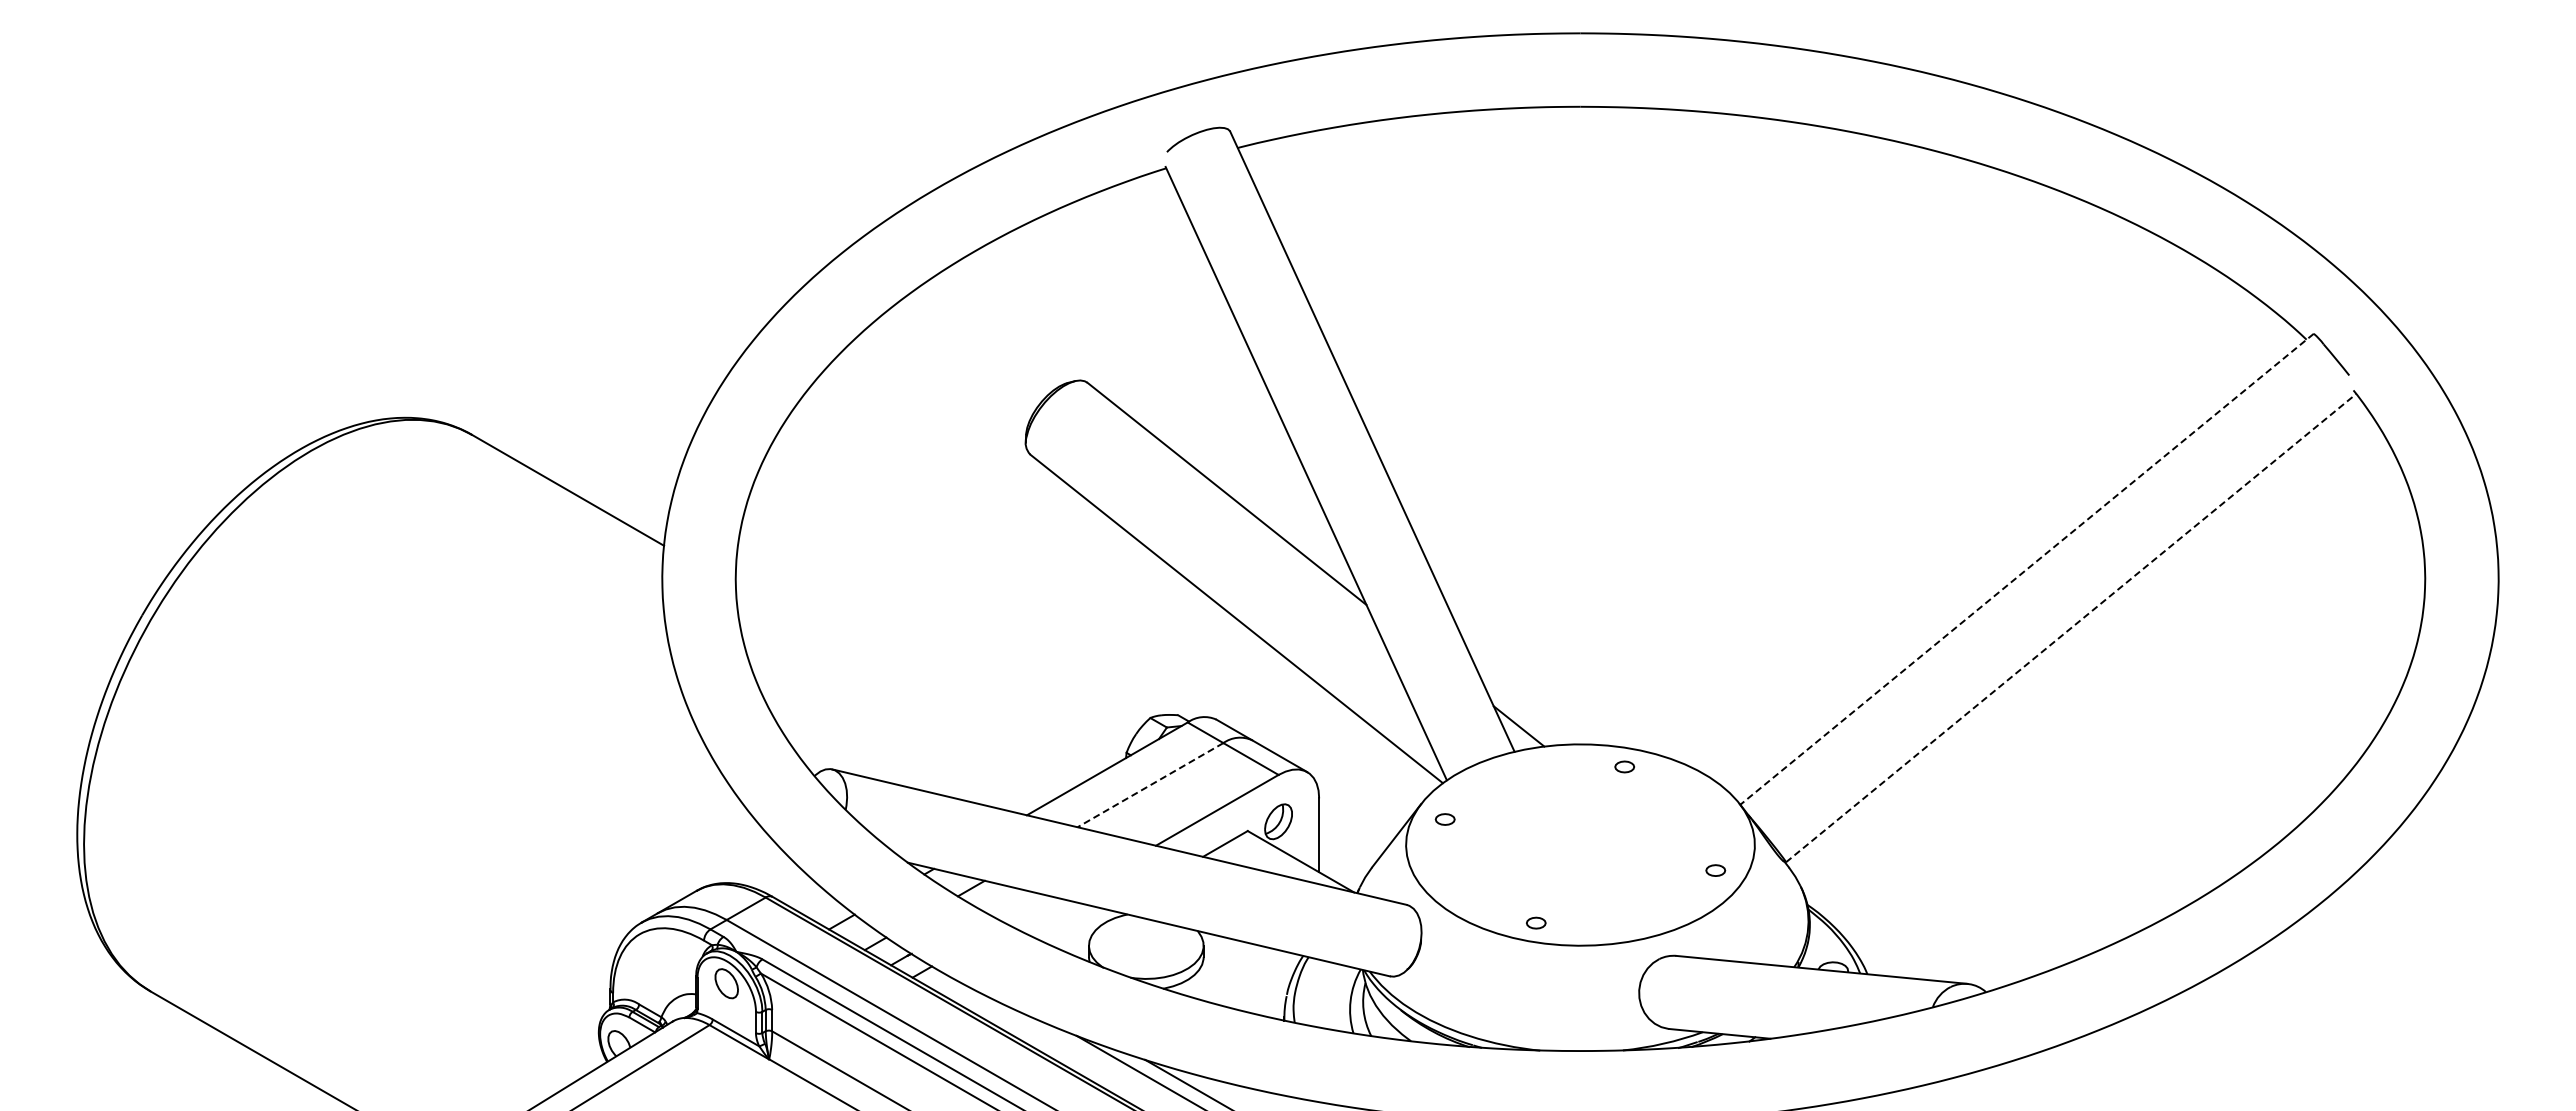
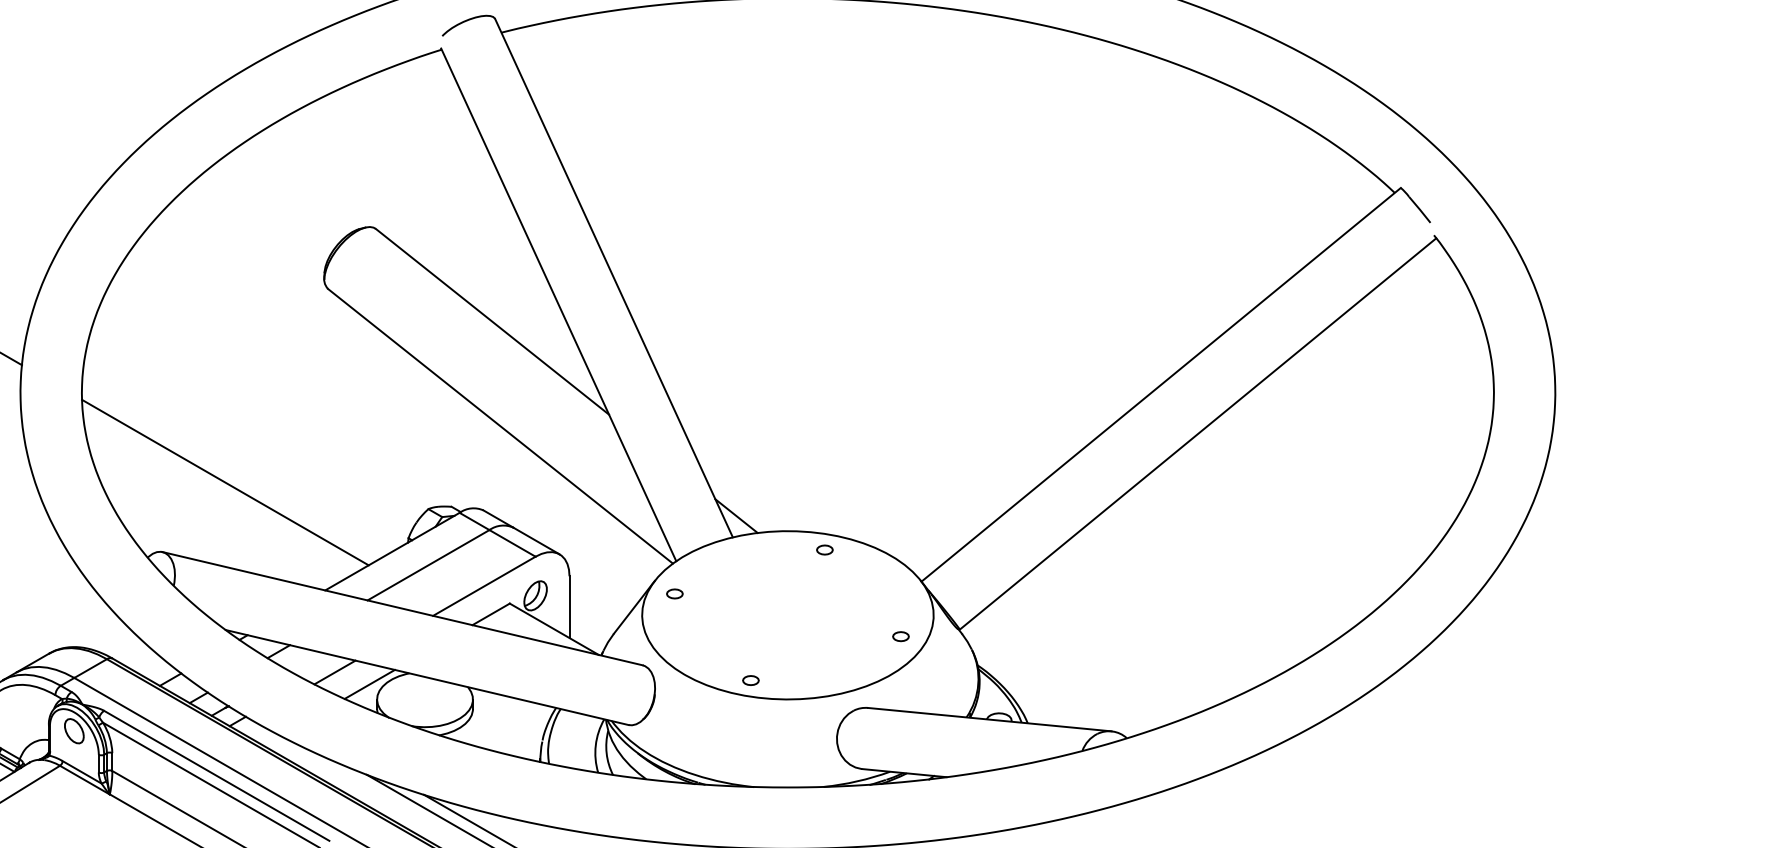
line: (2026, 569) -> (1160, 385), dashed -> solid
line: (2071, 628) -> (1198, 434), dashed -> solid
line: (906, 686) -> (224, 482), added
line: (1150, 785) -> (428, 565), dashed -> solid
line: (1038, 913) -> (334, 672), added
line: (1080, 927) -> (370, 684), added

